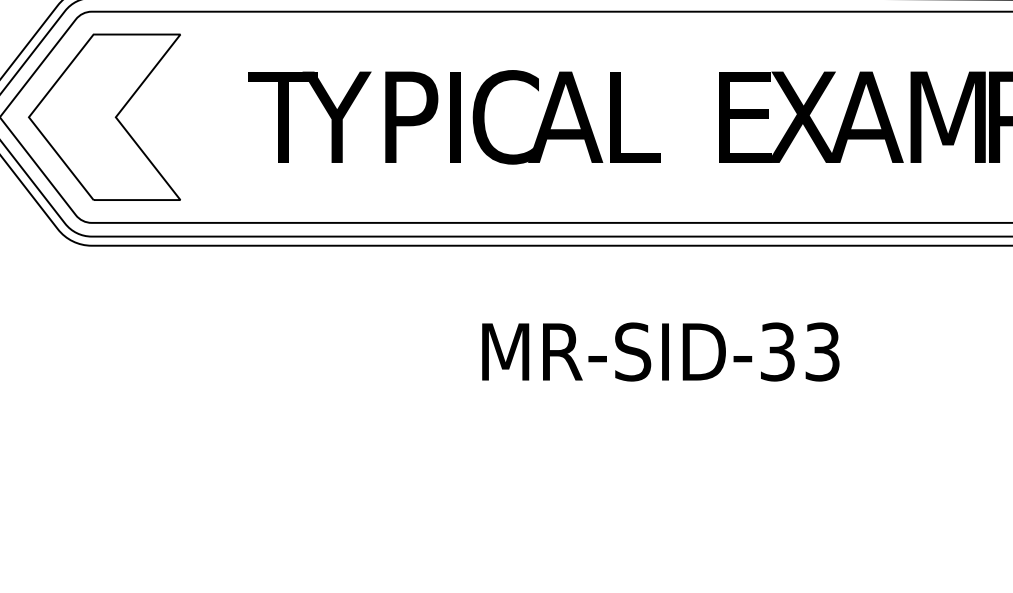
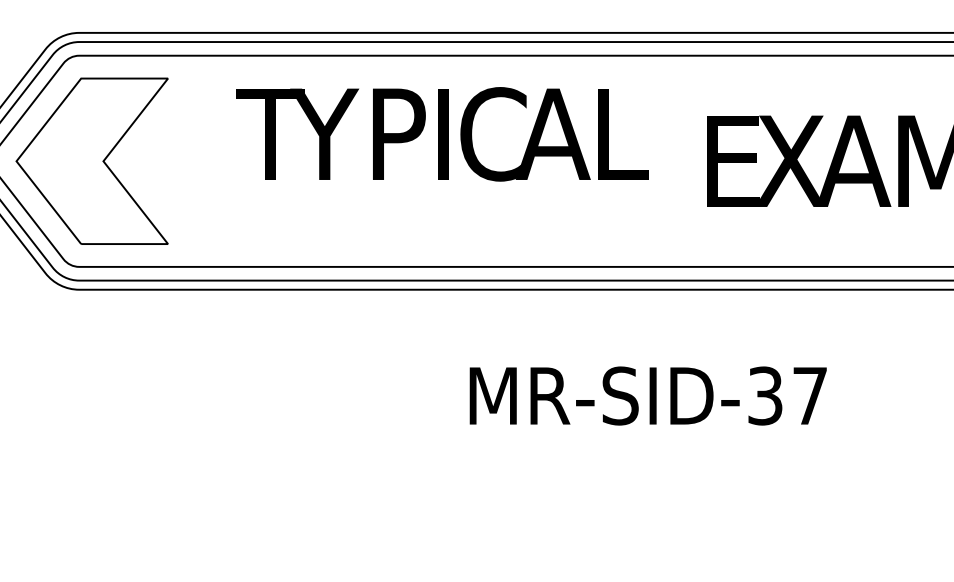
text: (454, 117) -> (442, 134), moved
text: (822, 351) -> (810, 395), MR-SID-33 -> MR-SID-37

